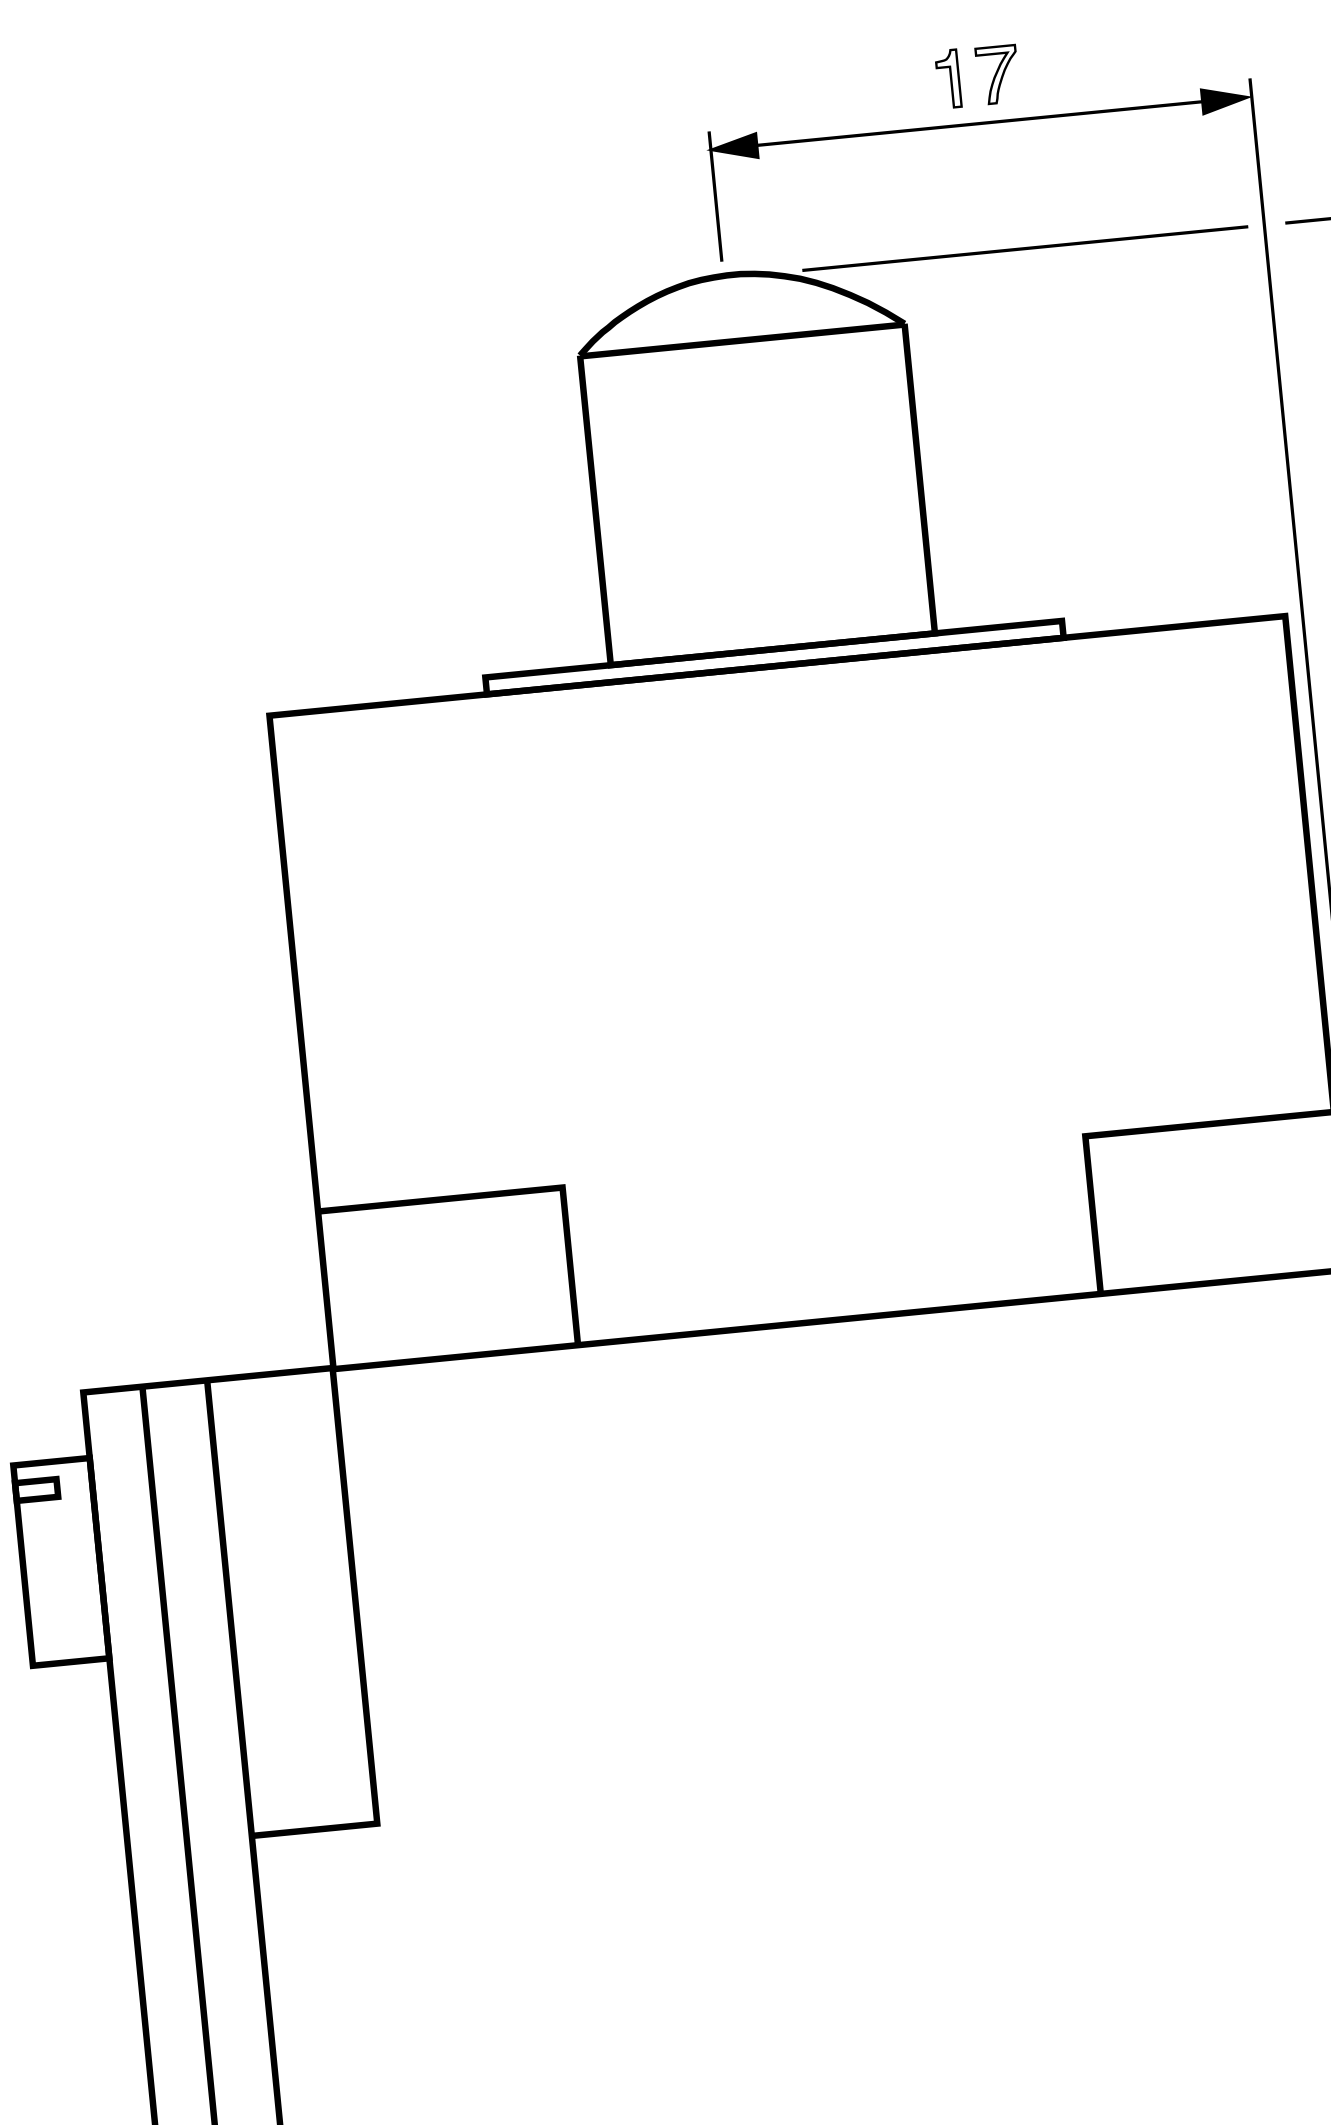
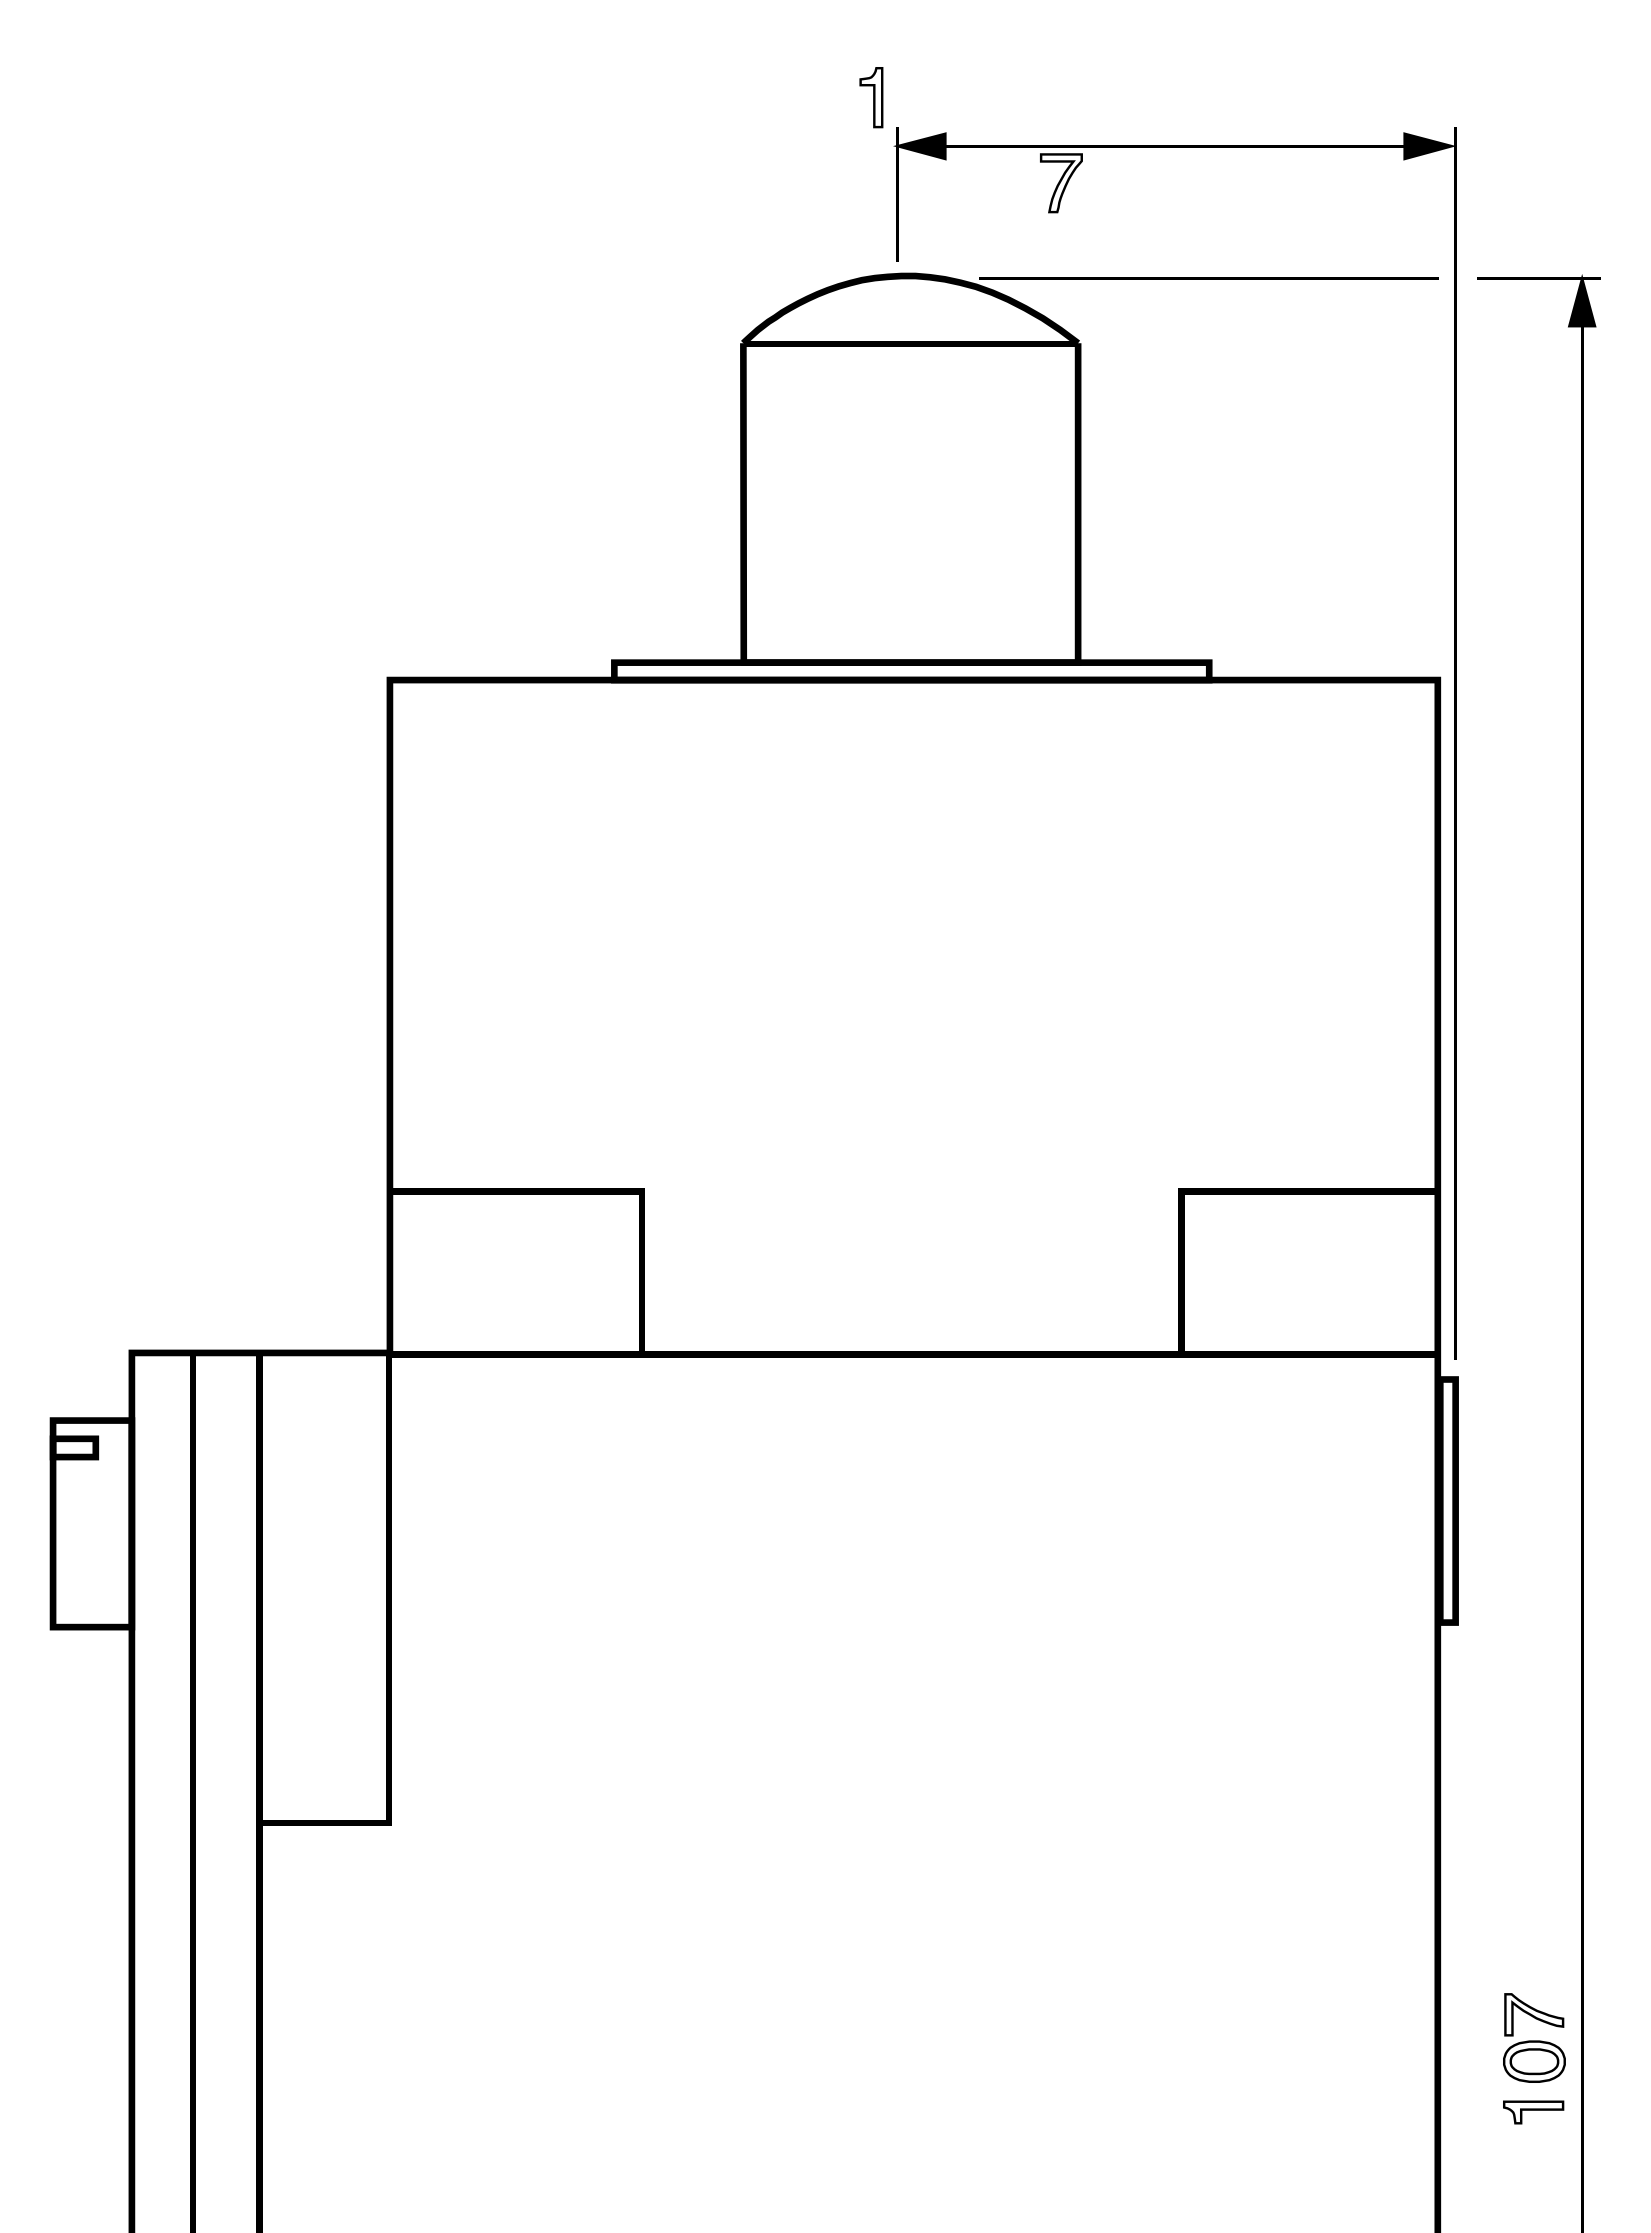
part: (997, 75) -> (1061, 183), moved
part: (948, 78) -> (871, 97), moved

